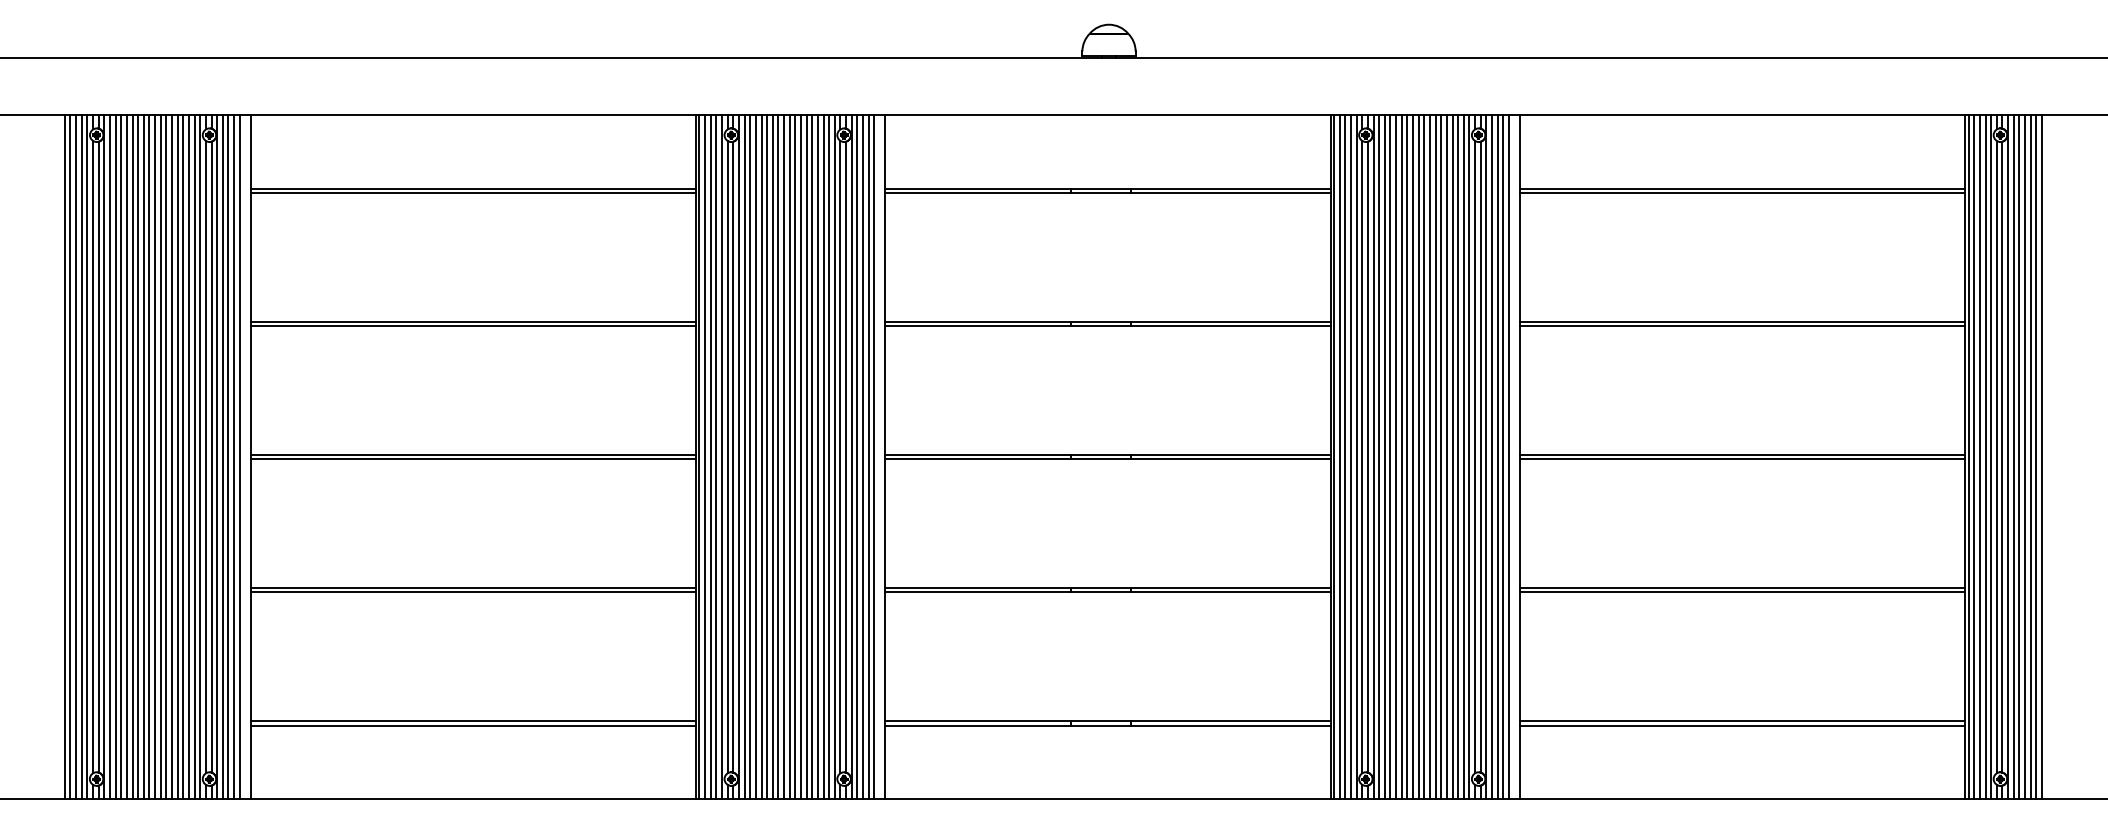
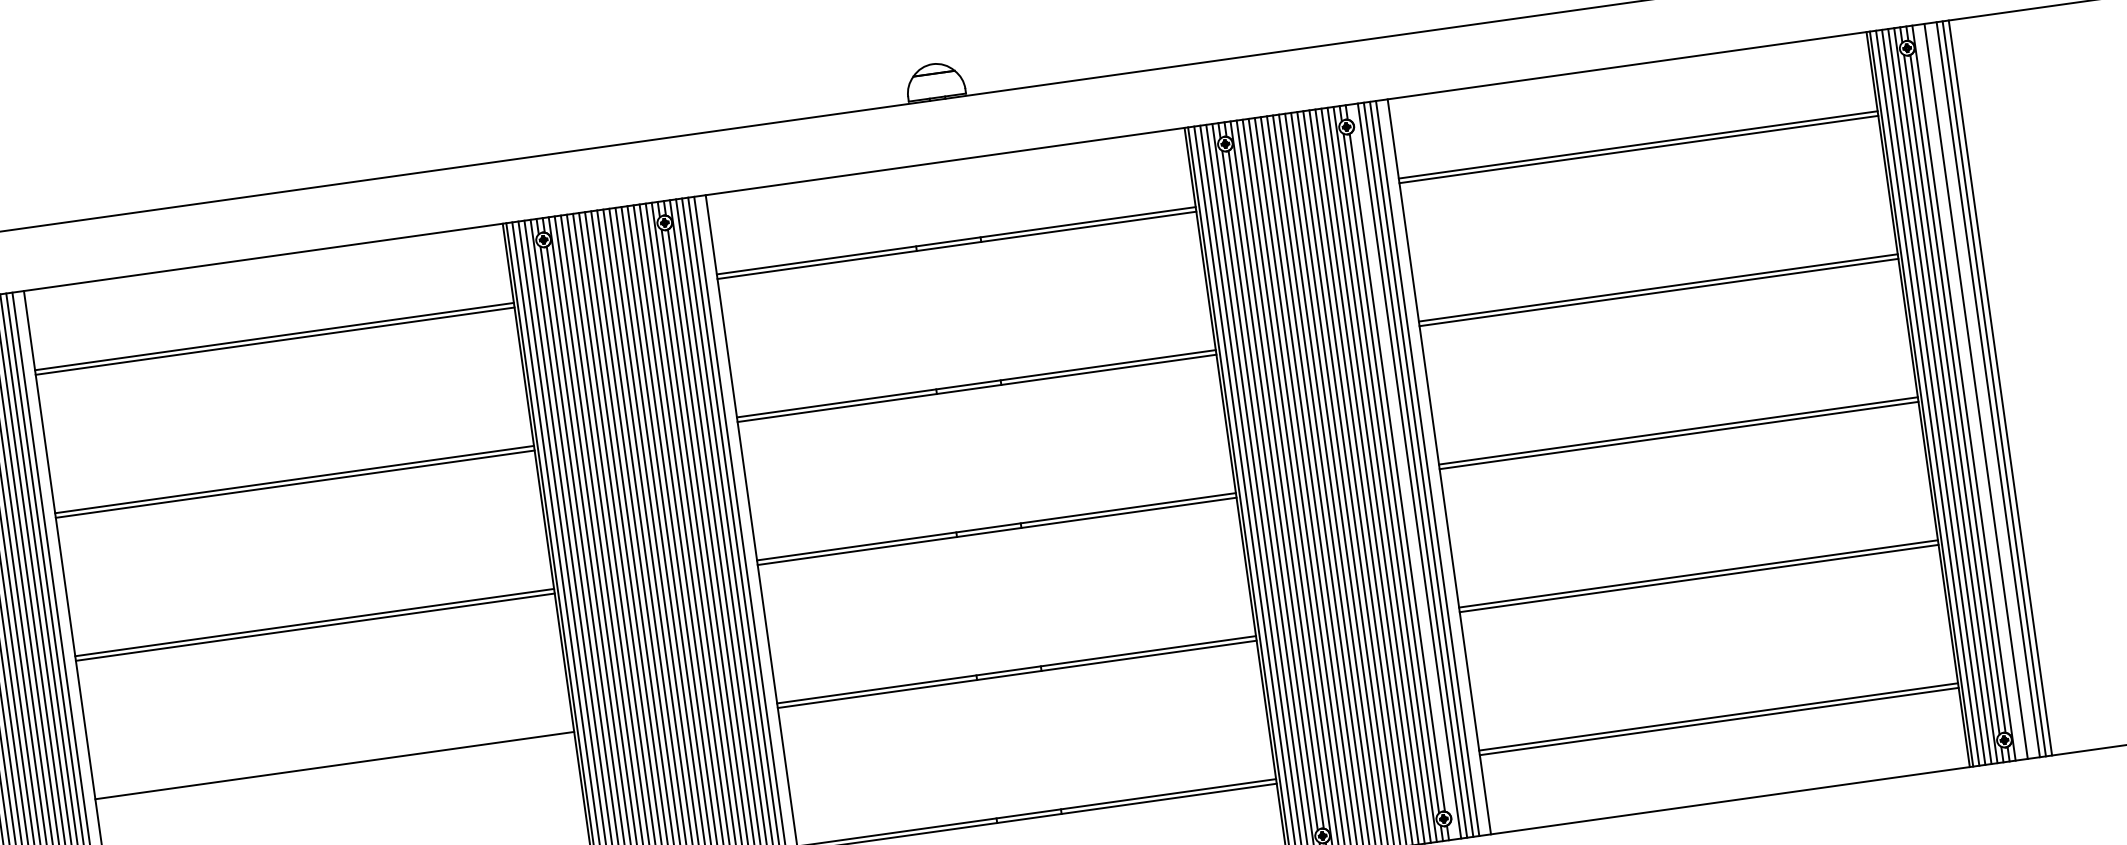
line: (1486, 457) -> (1403, 472), removed
line: (2013, 457) -> (1969, 392), removed
line: (2025, 457) -> (1982, 390), removed
line: (473, 592) -> (335, 770), removed

